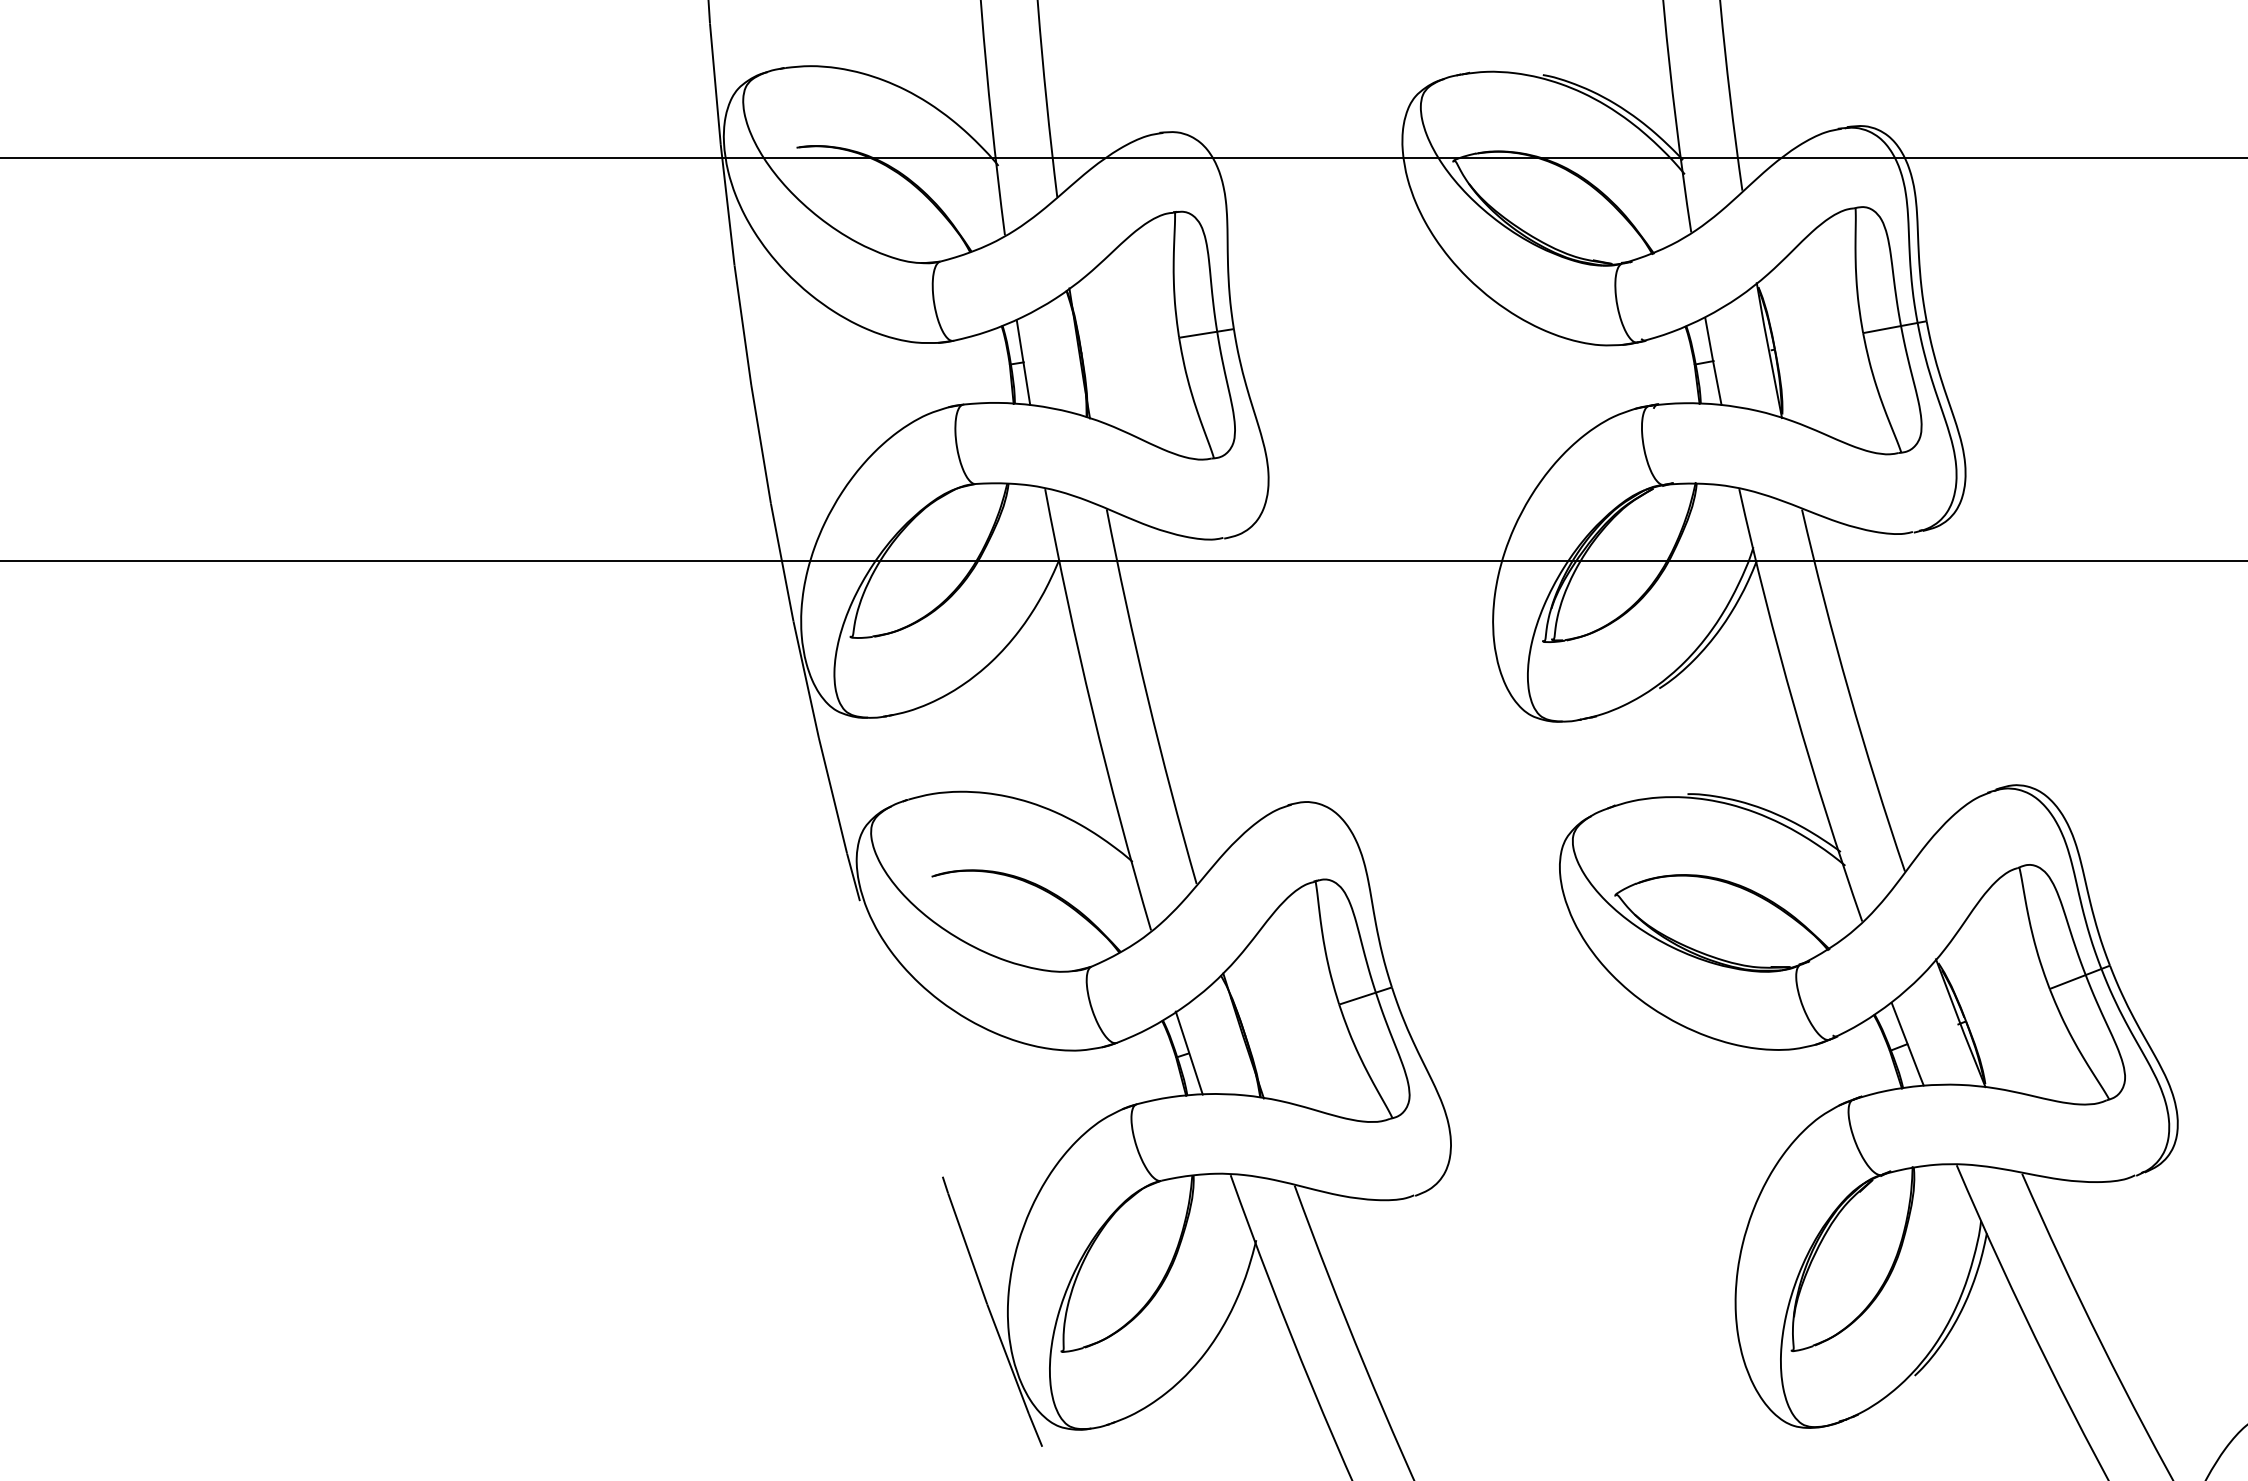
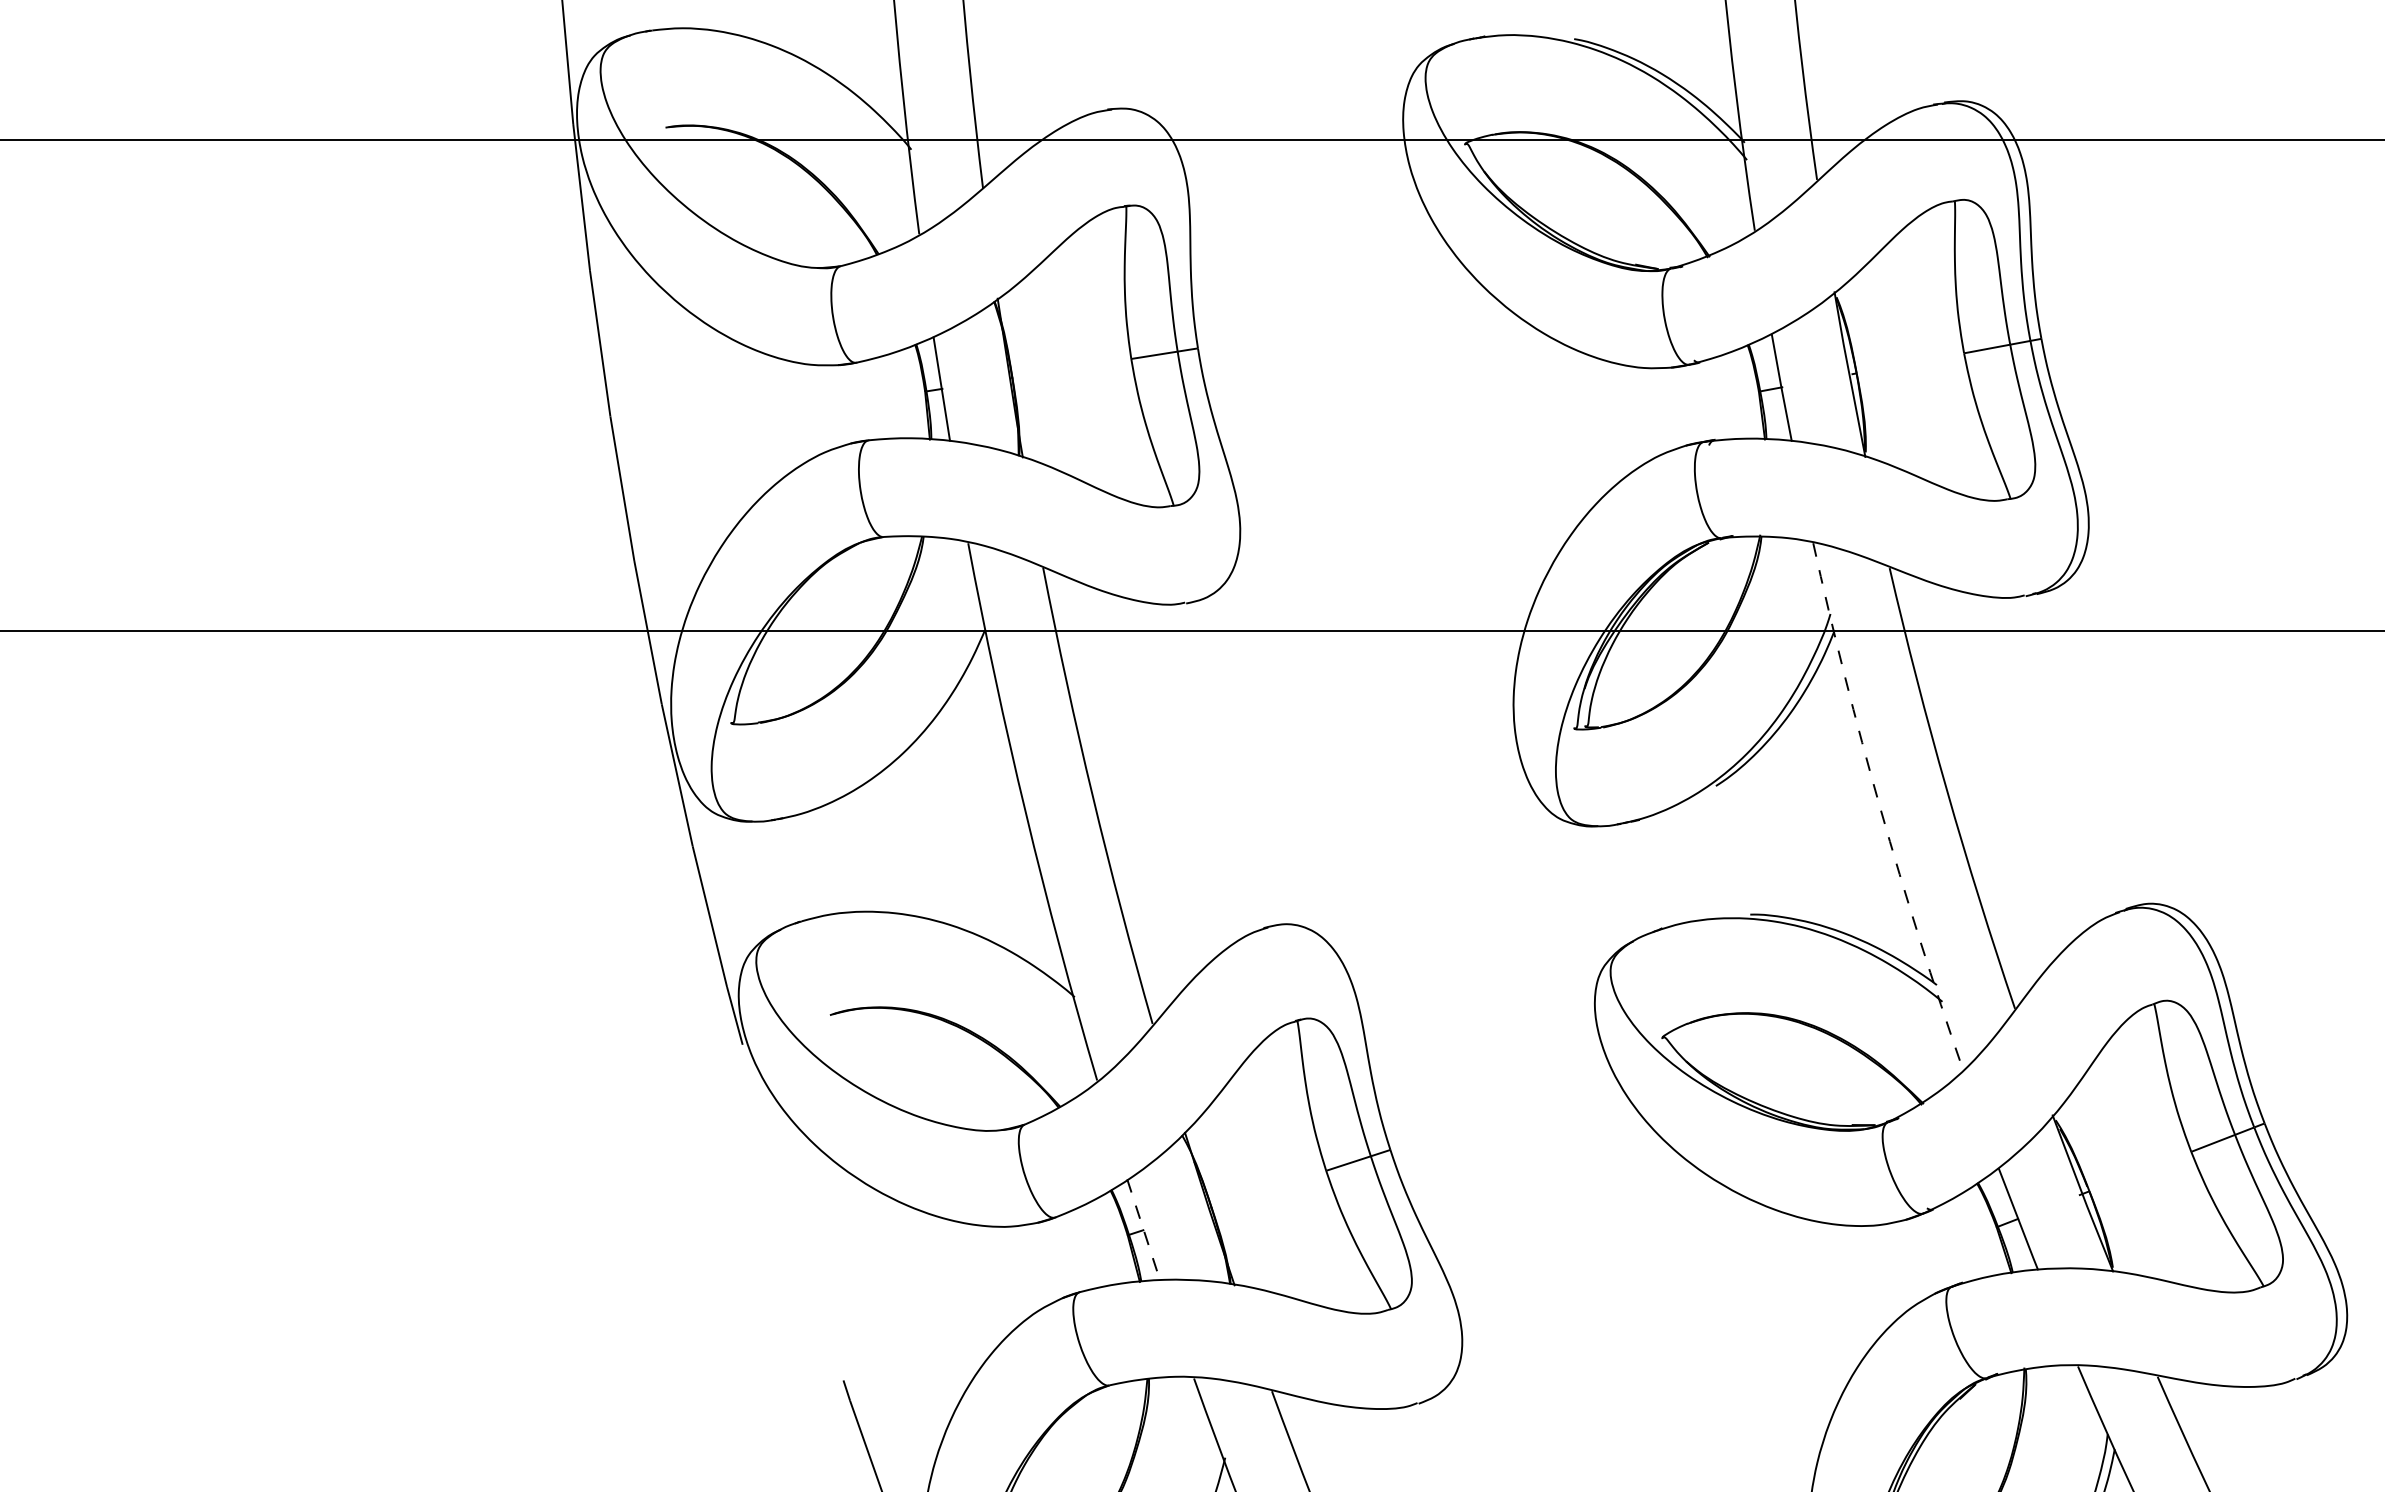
arc: (1794, 707) -> (1880, 809), solid -> dashed
line: (1189, 1053) -> (1143, 1230), solid -> dashed

